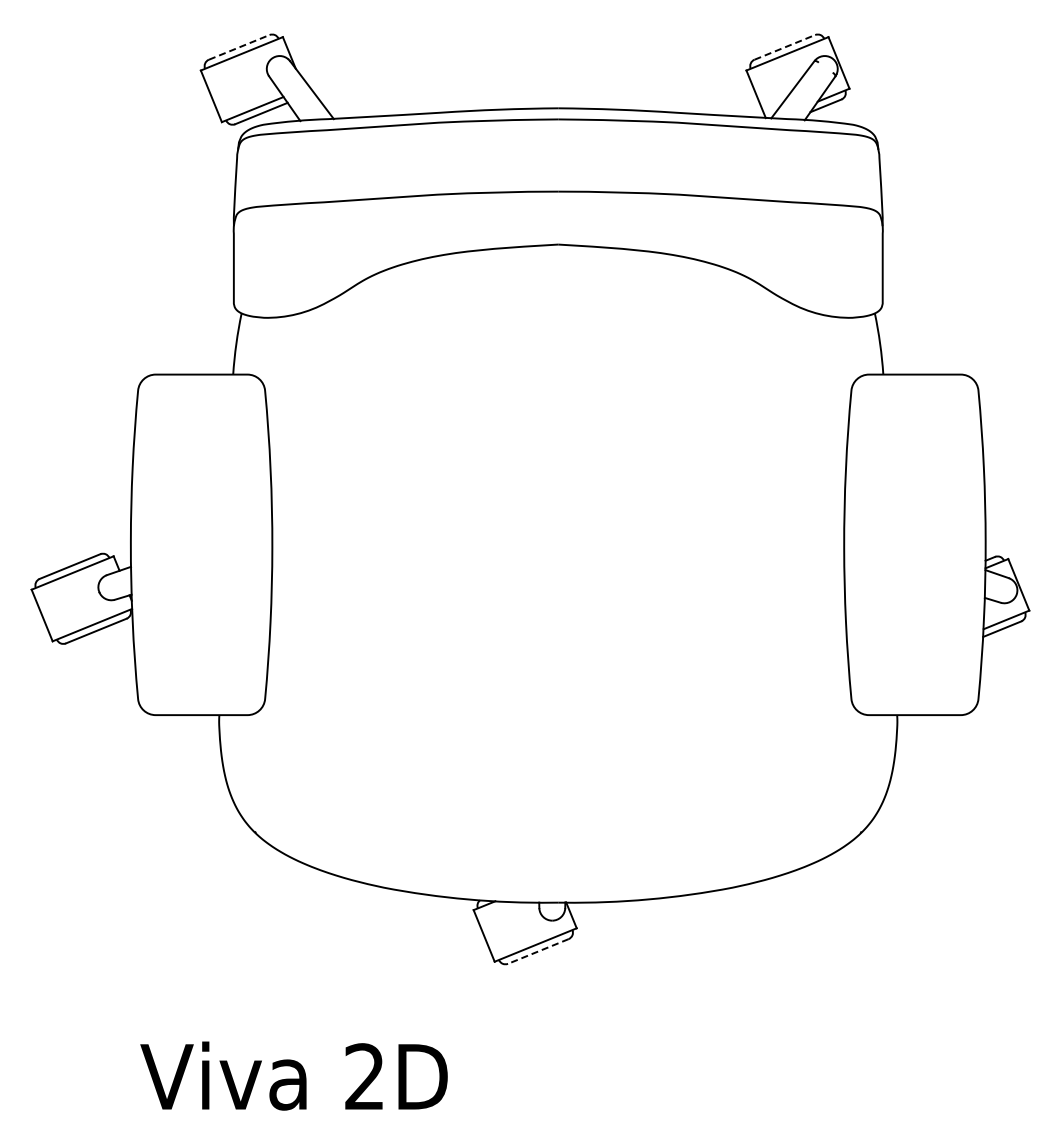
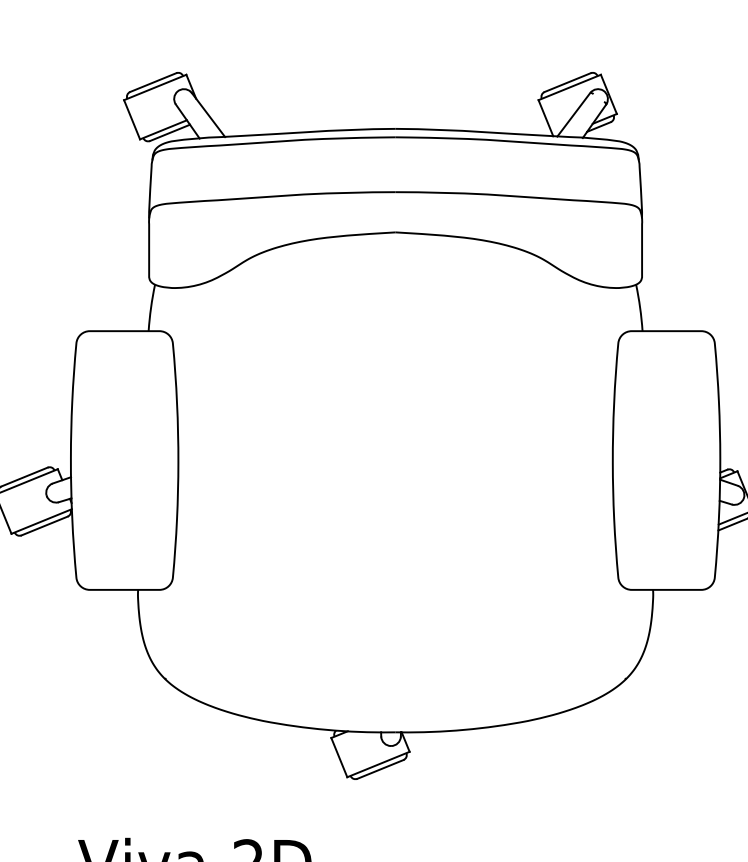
line: (239, 47) -> (153, 82), dashed -> solid
line: (784, 47) -> (567, 82), dashed -> solid
line: (538, 951) -> (380, 769), dashed -> solid

